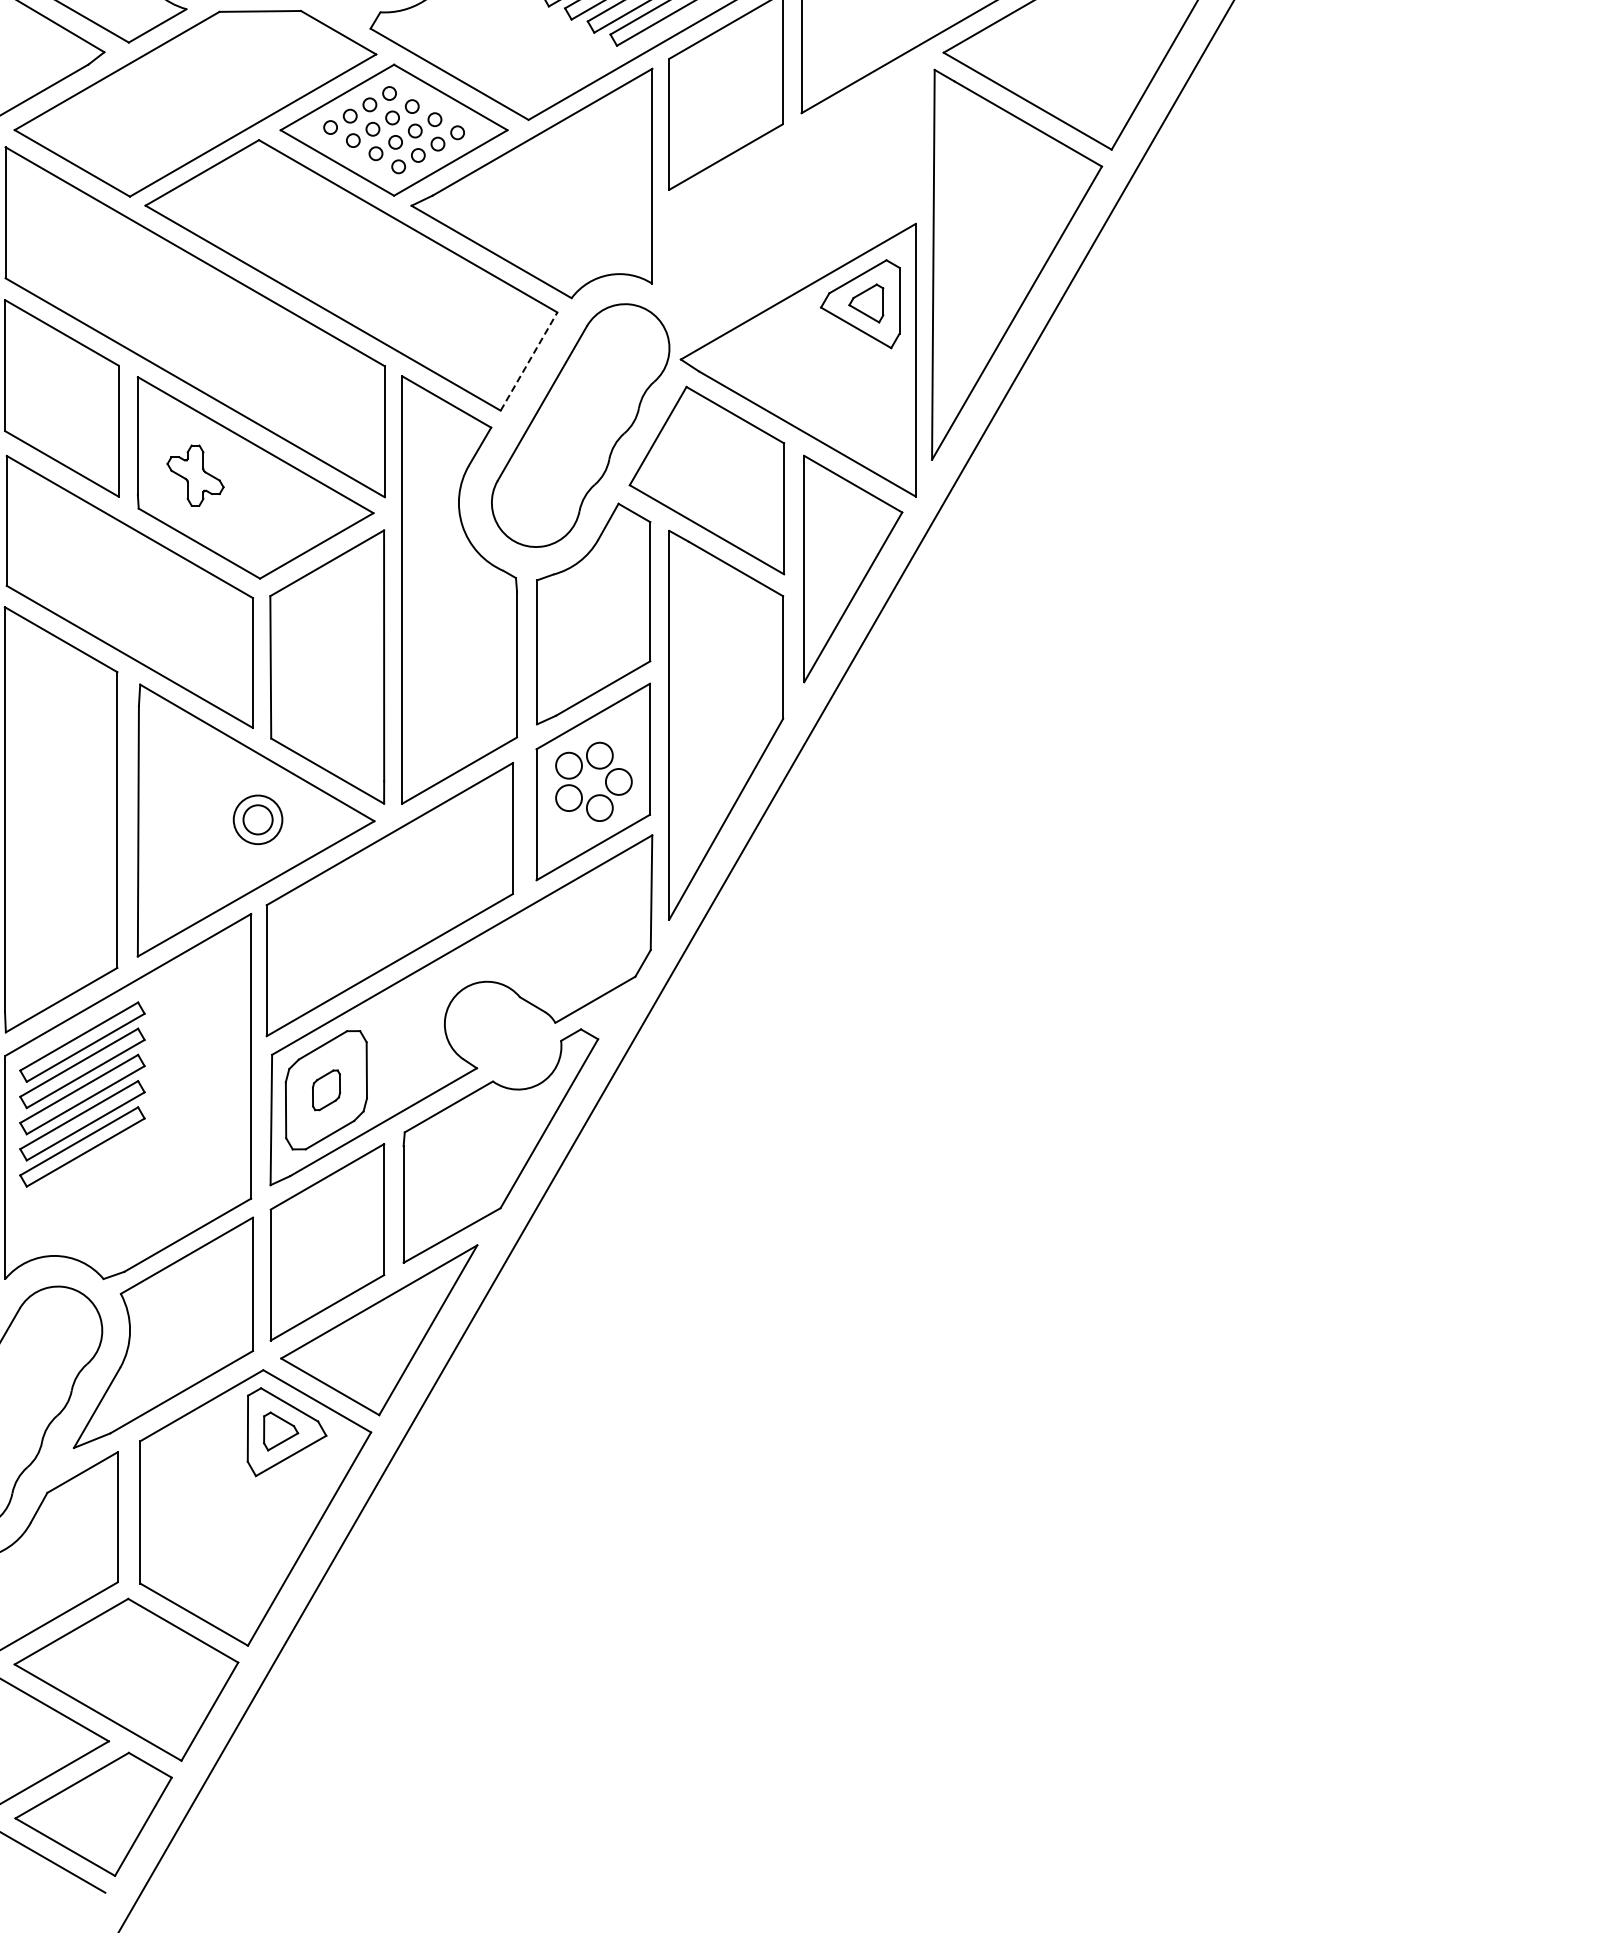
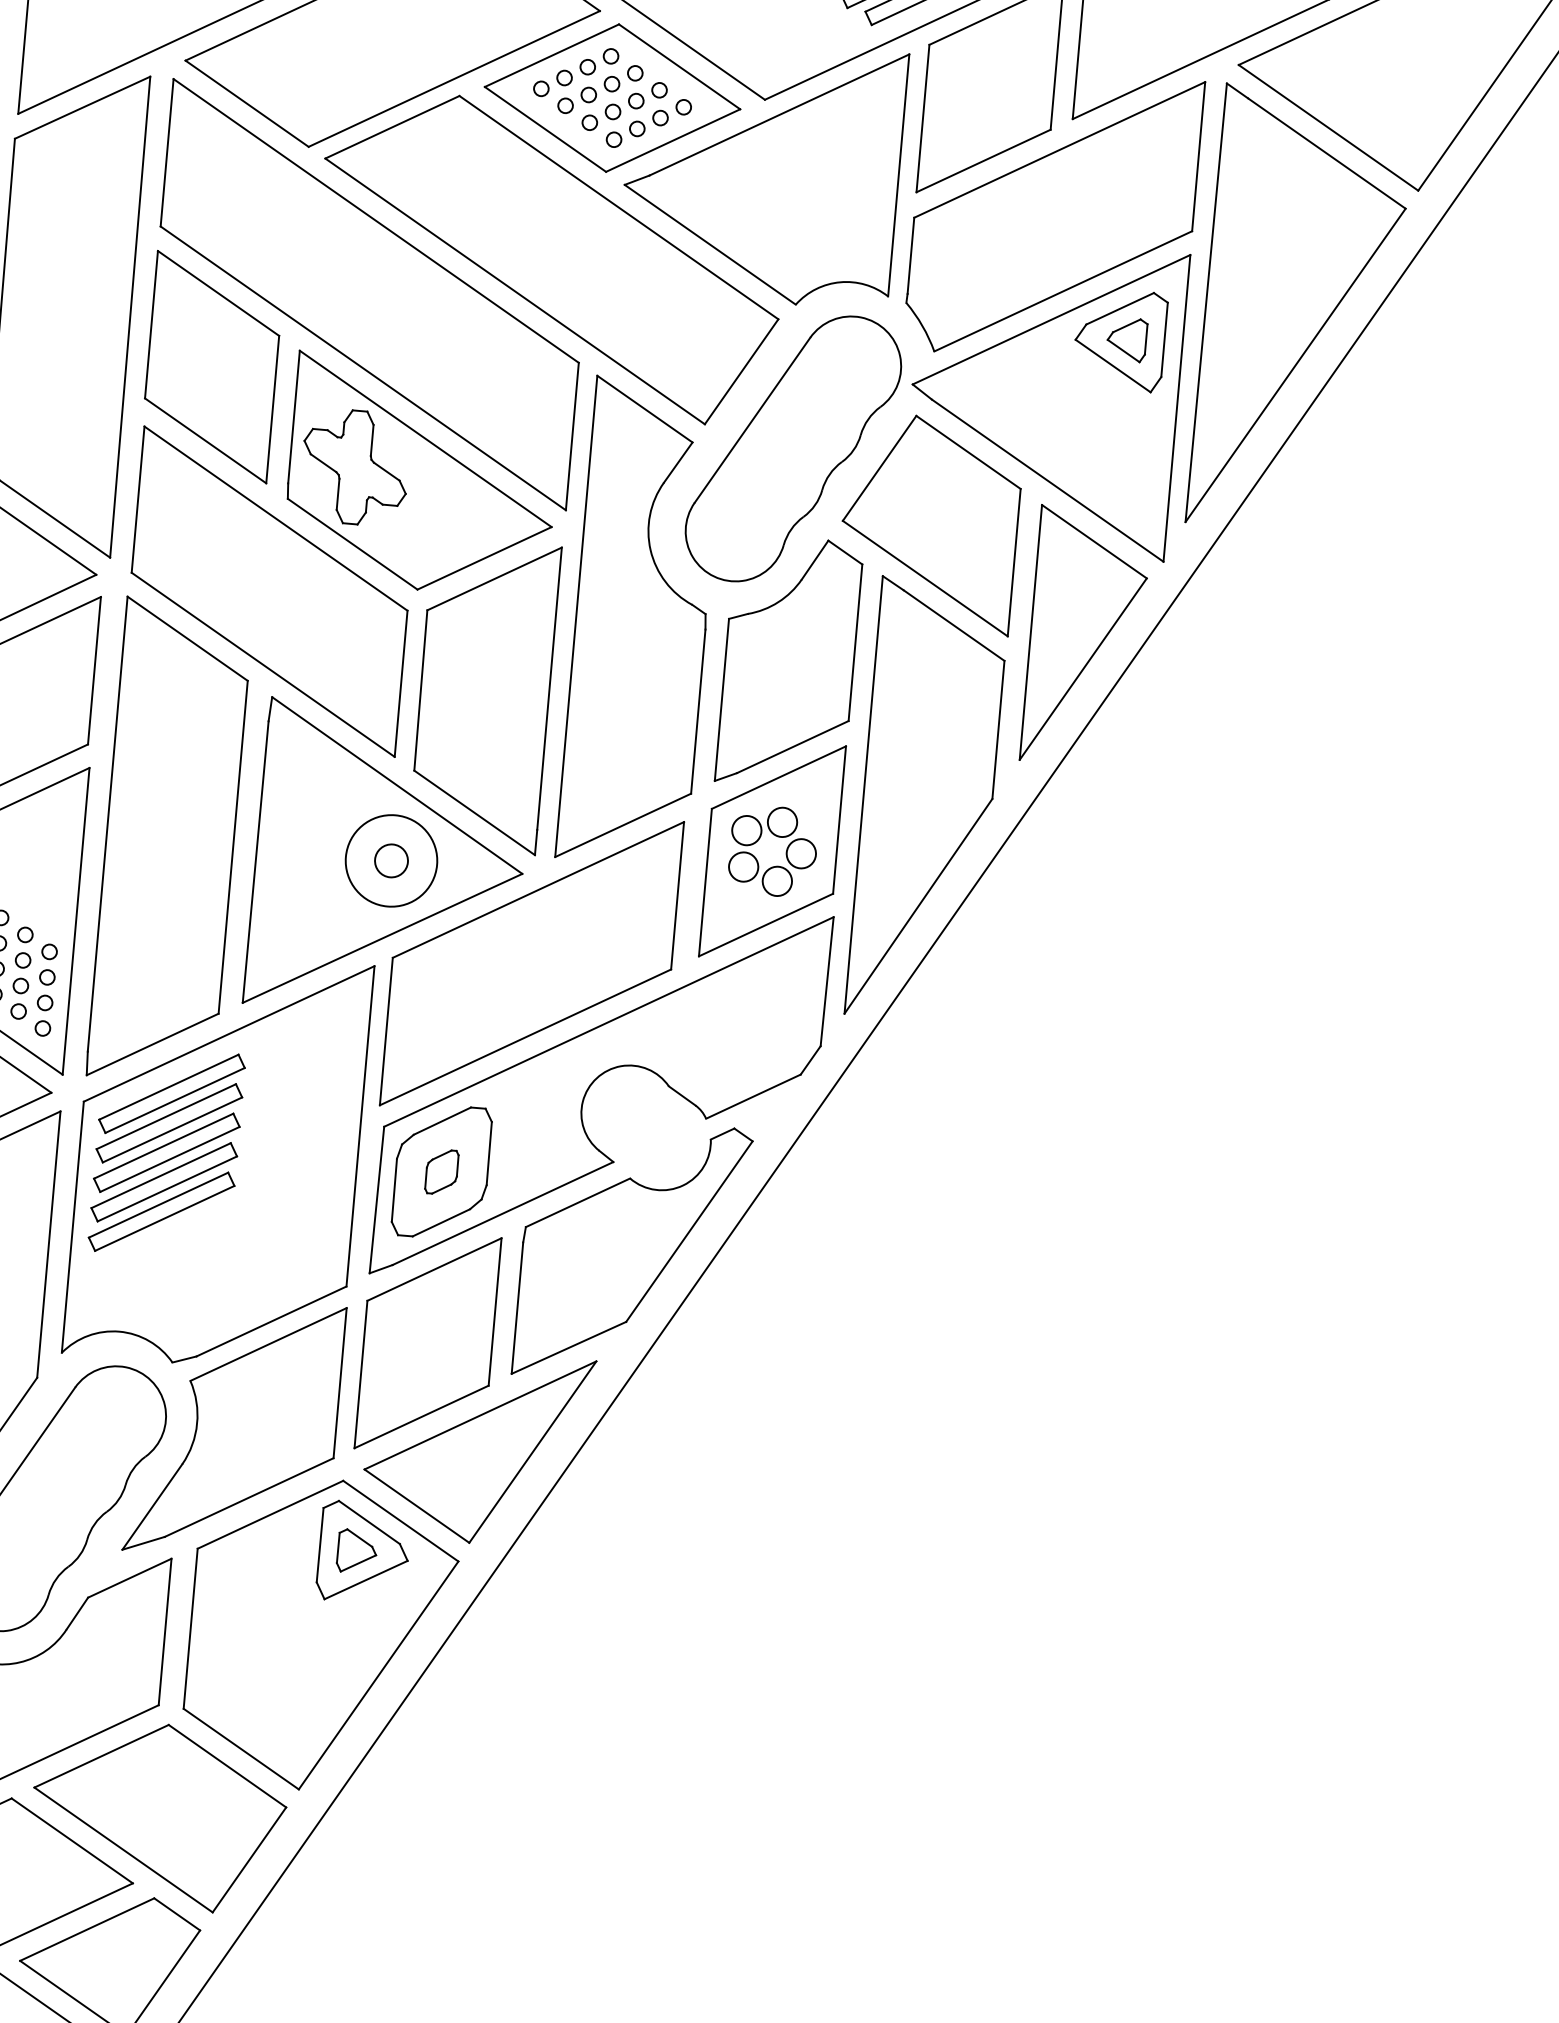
part: (792, 199) -> (1054, 215), added
line: (529, 361) -> (742, 371), dashed -> solid
part: (195, 475) -> (355, 467), size x1.67
circle: (257, 819) -> (390, 860), size x1.67

